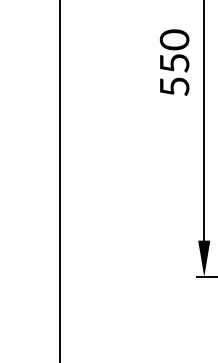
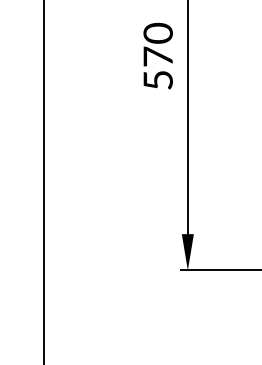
text: (173, 62) -> (157, 56), 550 -> 570

